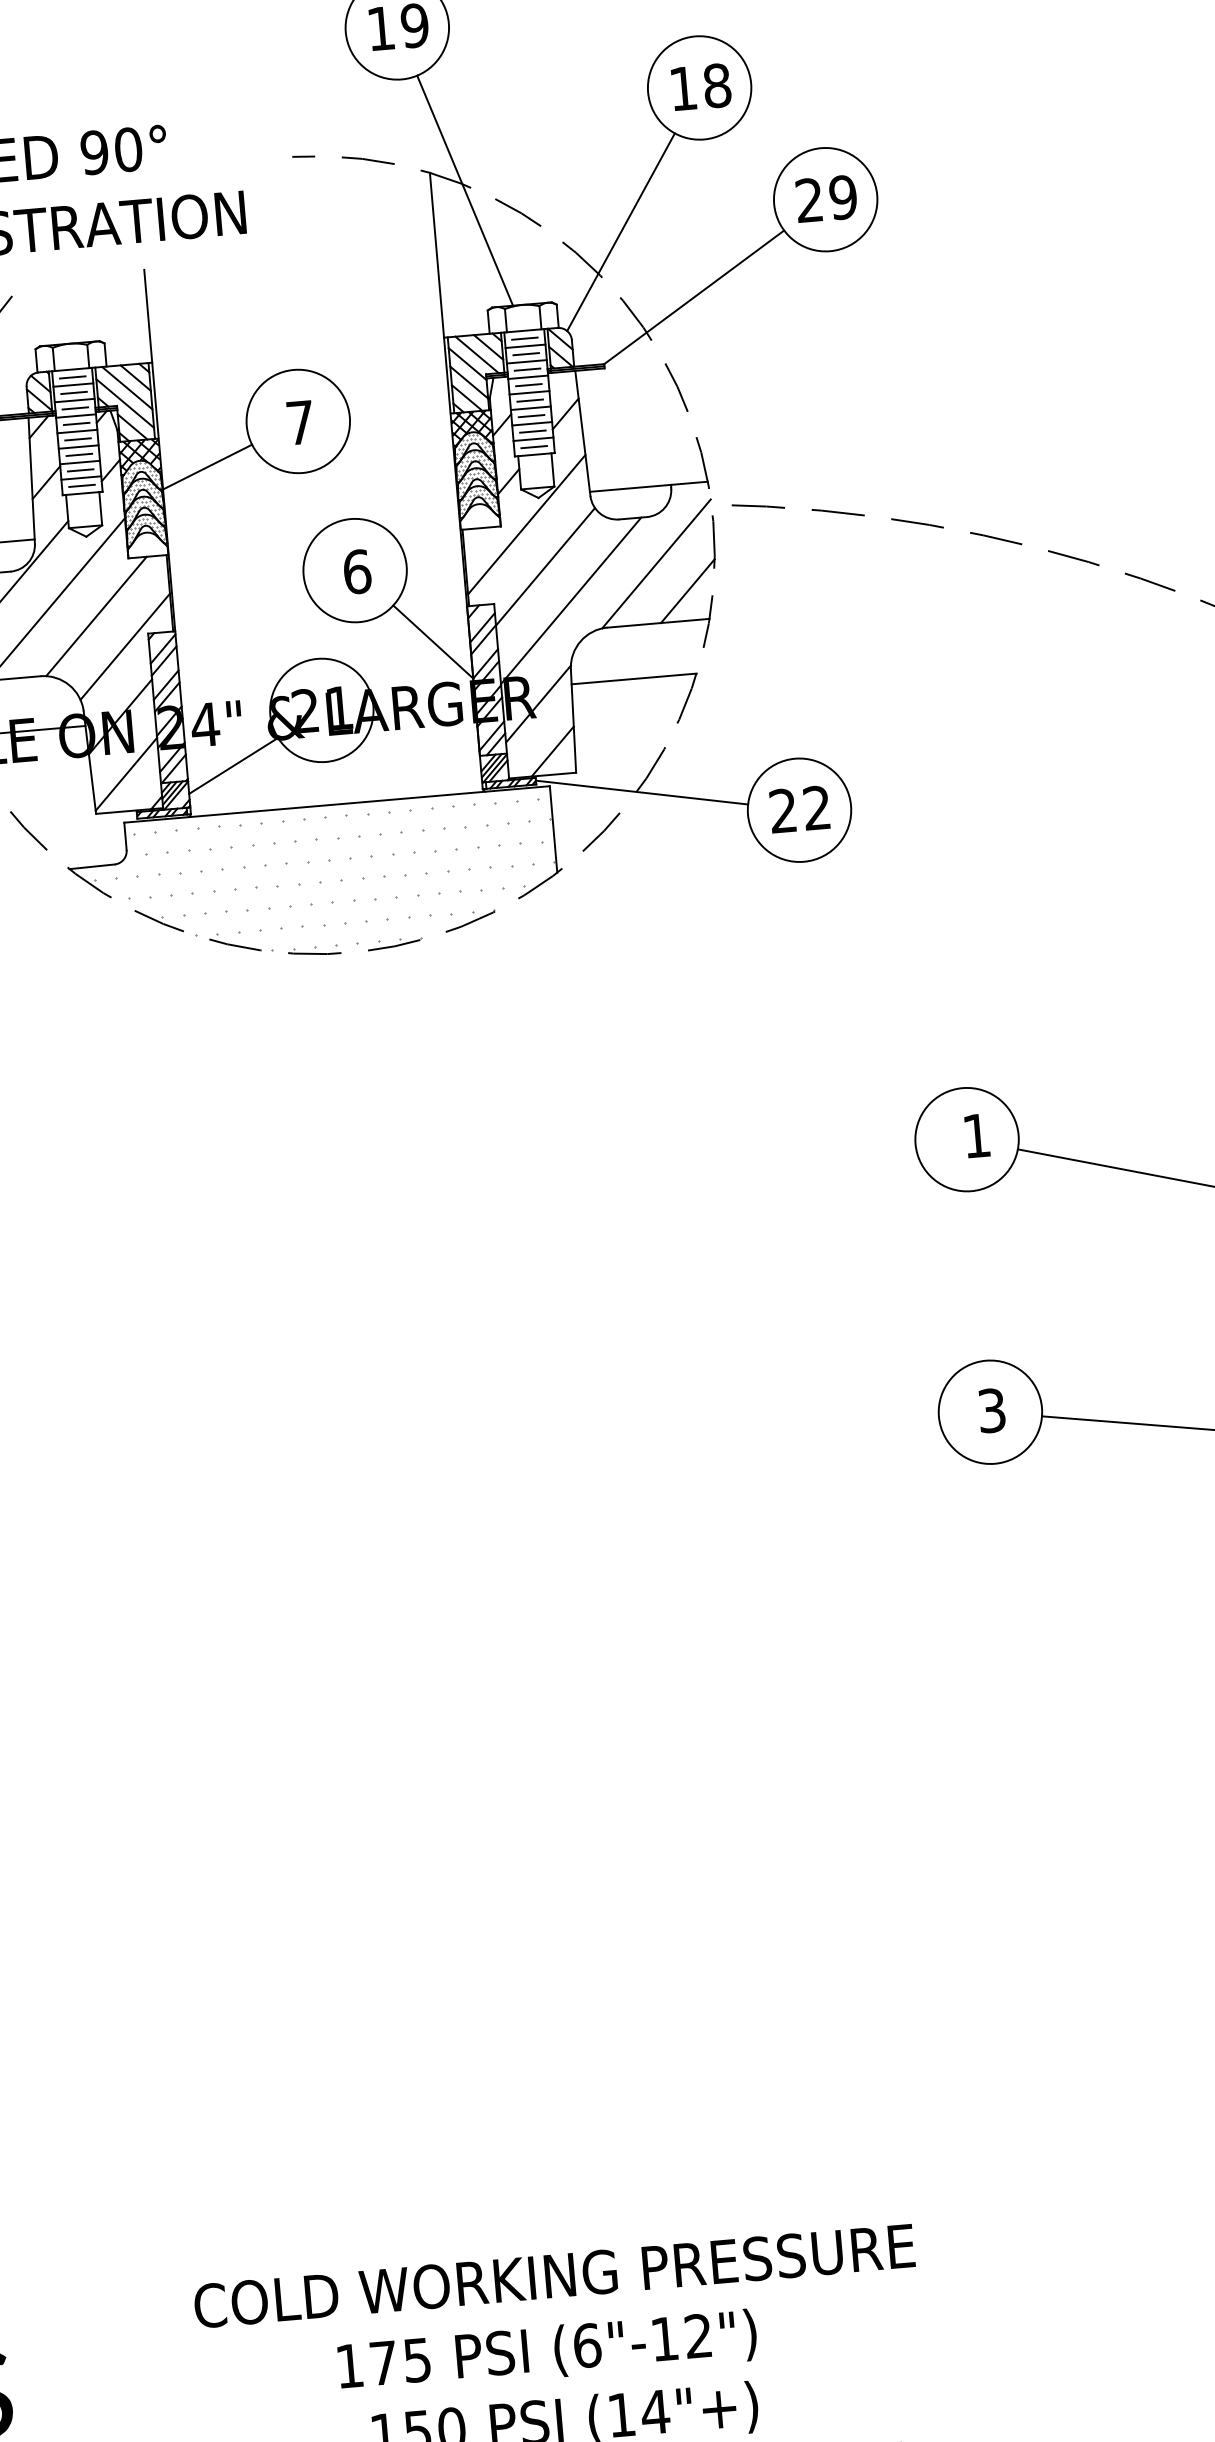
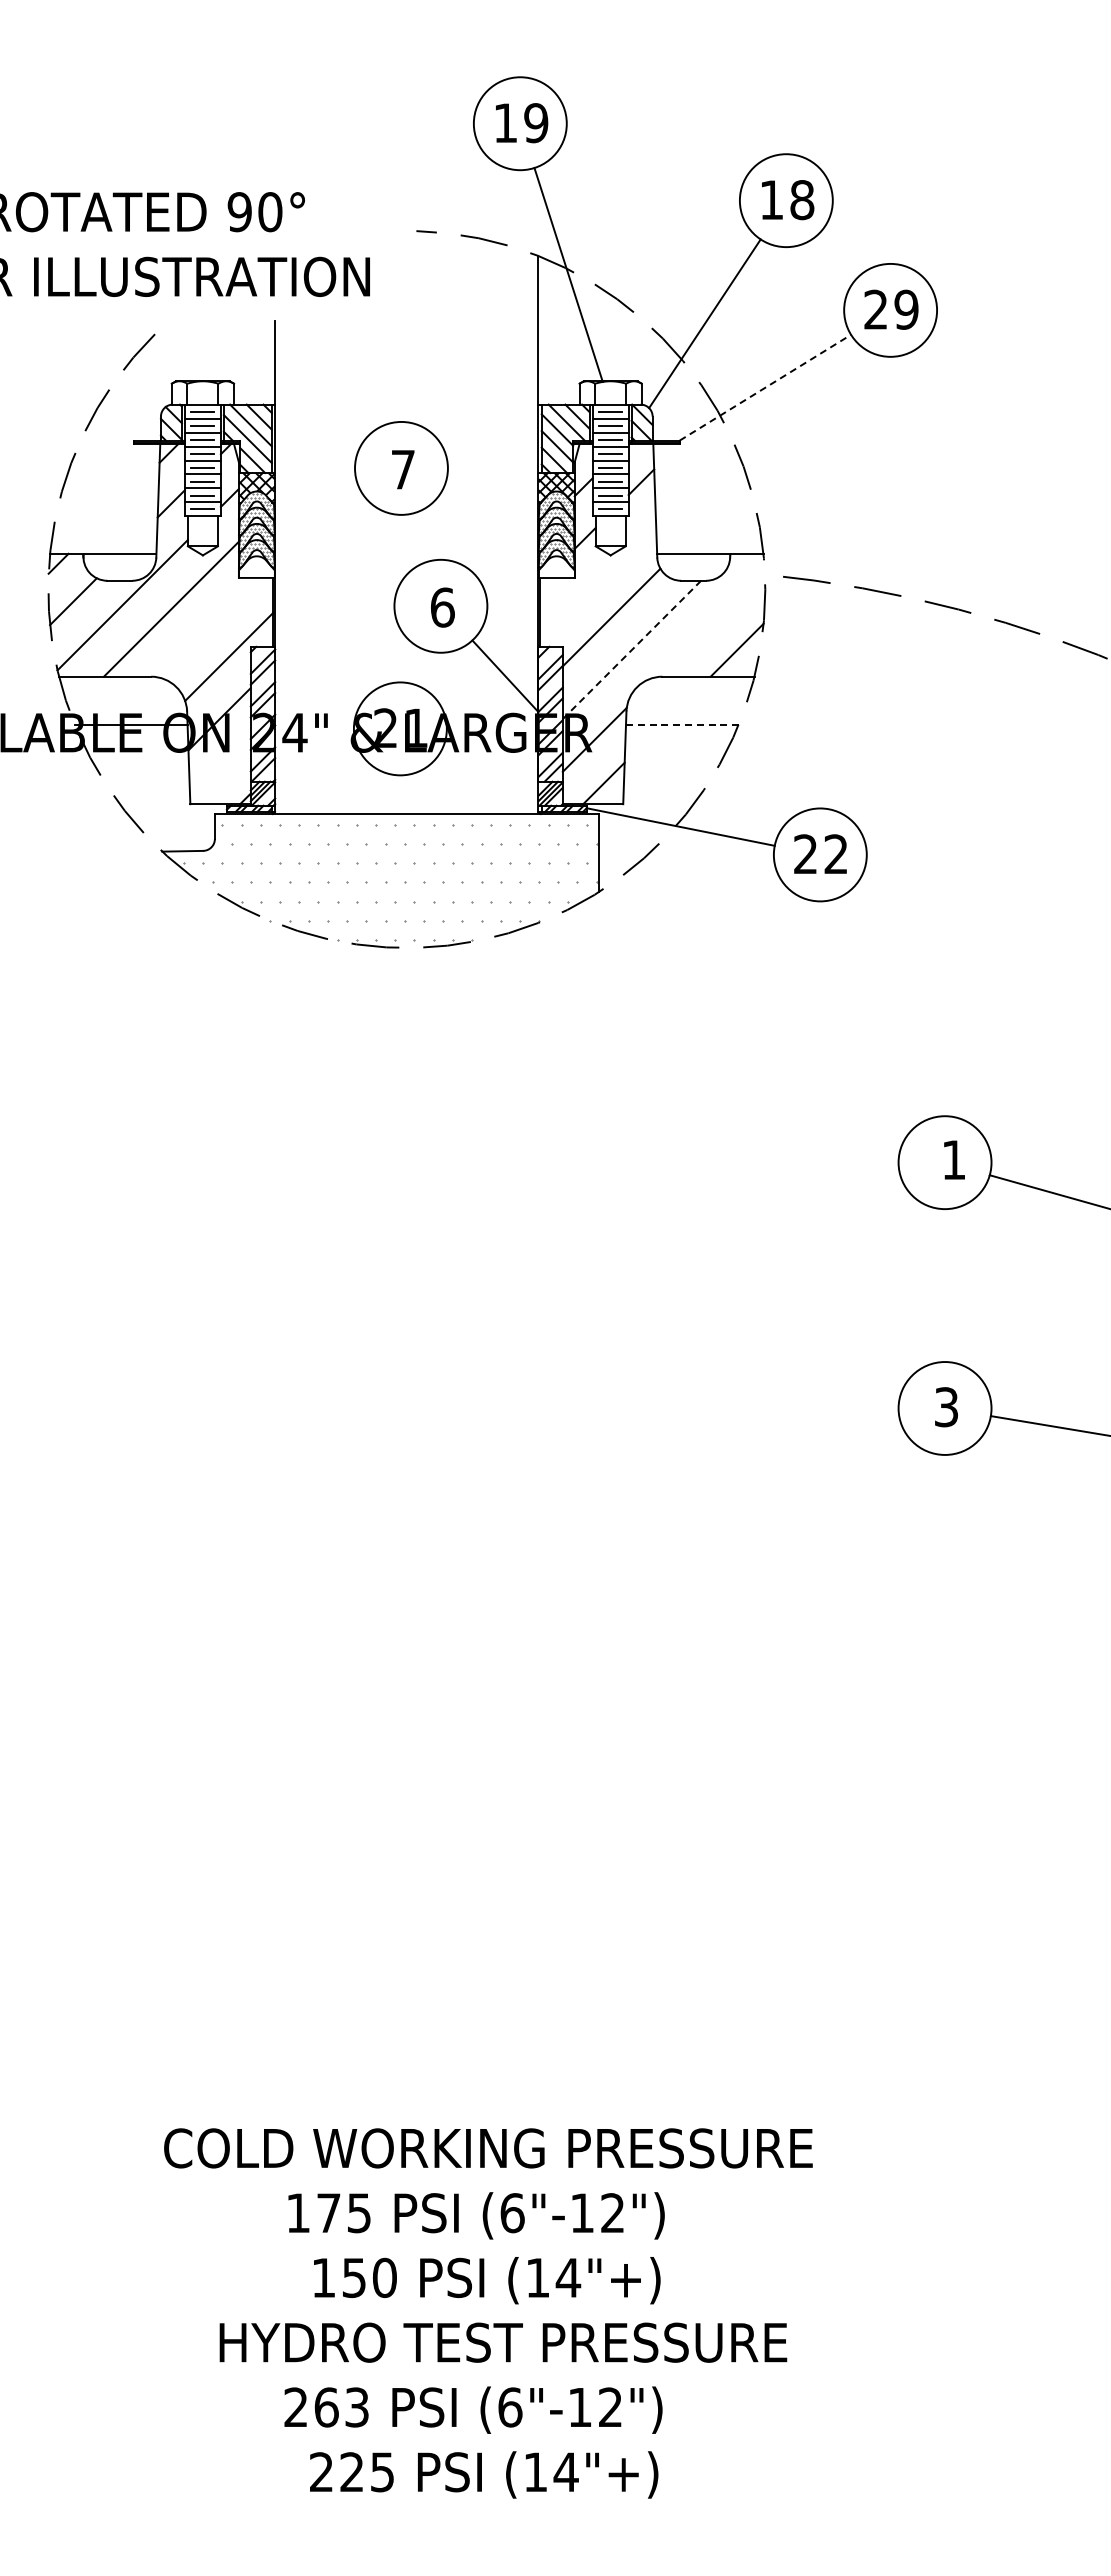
line: (694, 297) -> (765, 387), solid -> dashed
line: (207, 467) -> (316, 502), removed
line: (526, 524) -> (597, 578), removed
line: (655, 564) -> (710, 623), removed
line: (570, 600) -> (631, 649), solid -> dashed
line: (96, 616) -> (205, 627), removed
line: (634, 678) -> (682, 724), solid -> dashed
line: (233, 765) -> (317, 771), removed
line: (126, 773) -> (220, 770), removed

